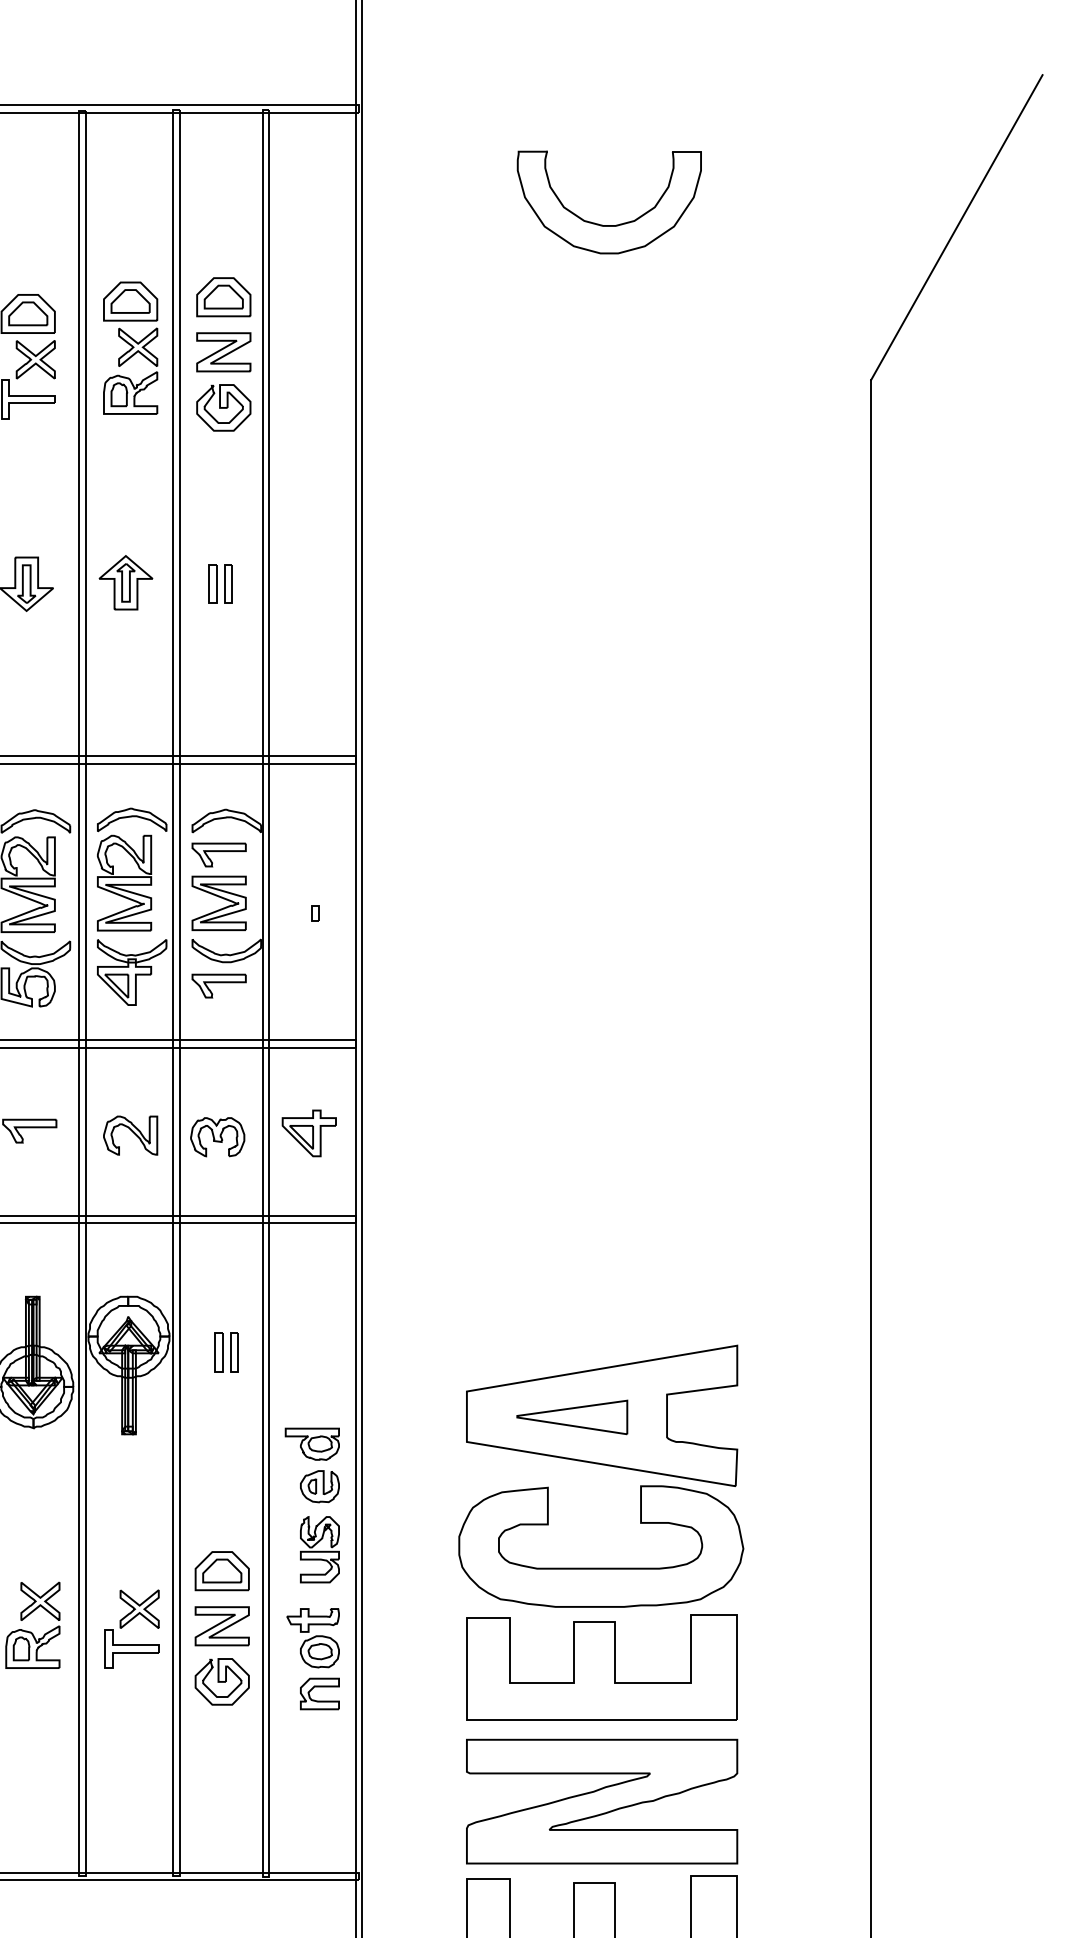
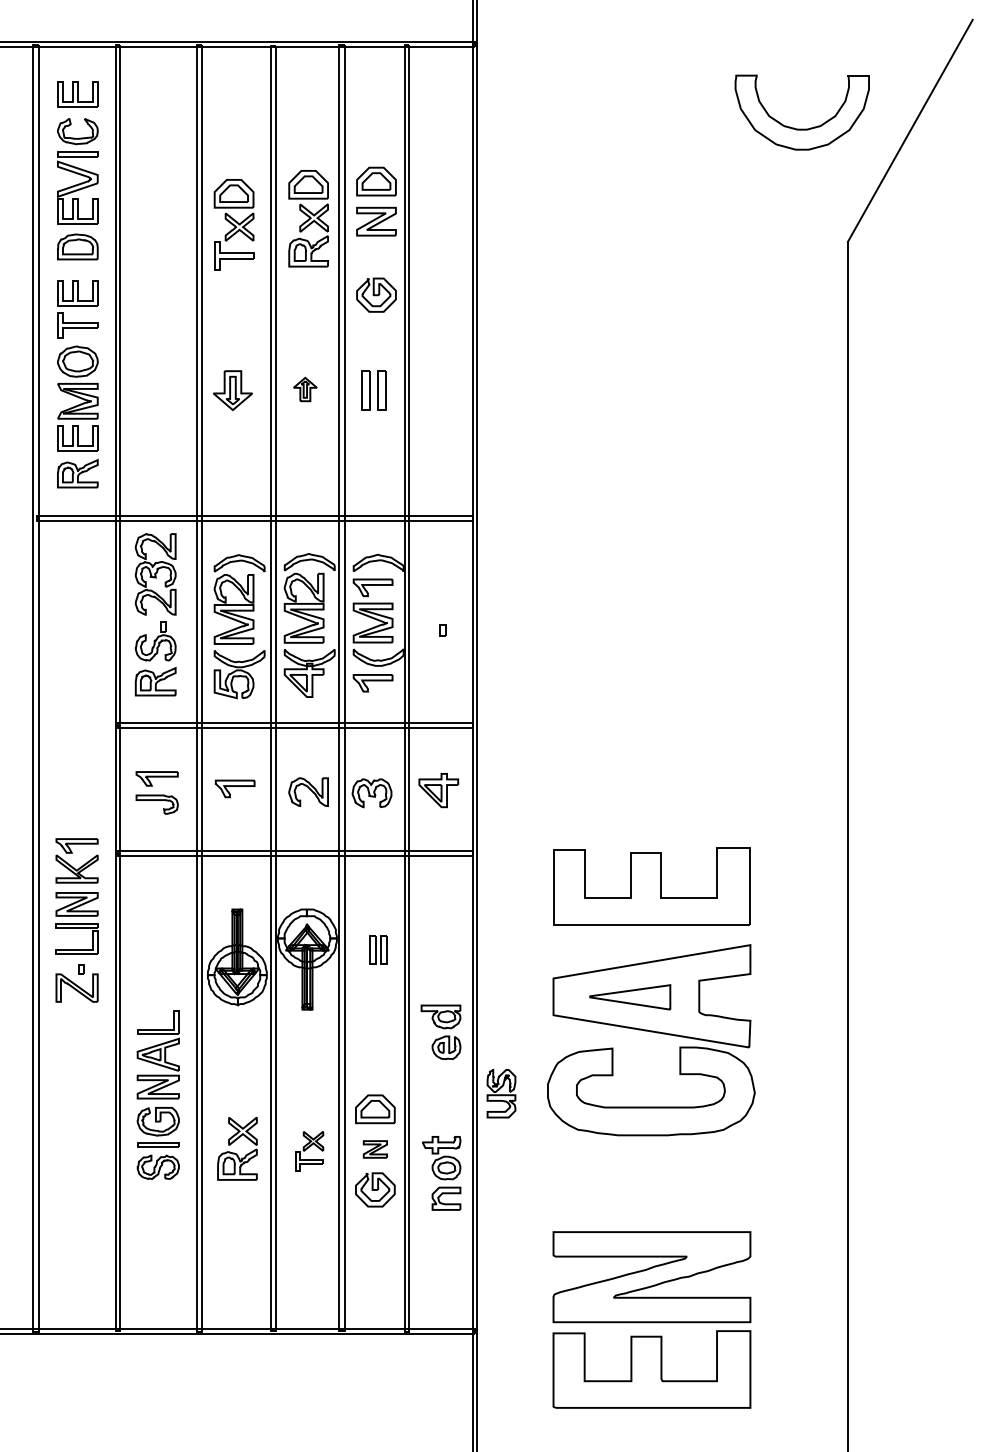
part: (608, 224) -> (801, 128), moved
part: (223, 406) -> (376, 294), moved
part: (126, 582) -> (305, 389), size x0.6
part: (221, 584) -> (374, 390), size x1.4
part: (319, 1549) -> (501, 1093), moved
part: (222, 1626) -> (375, 1149), size x0.6
part: (131, 1629) -> (309, 1151), size x0.7
part: (601, 1667) -> (651, 886), moved

